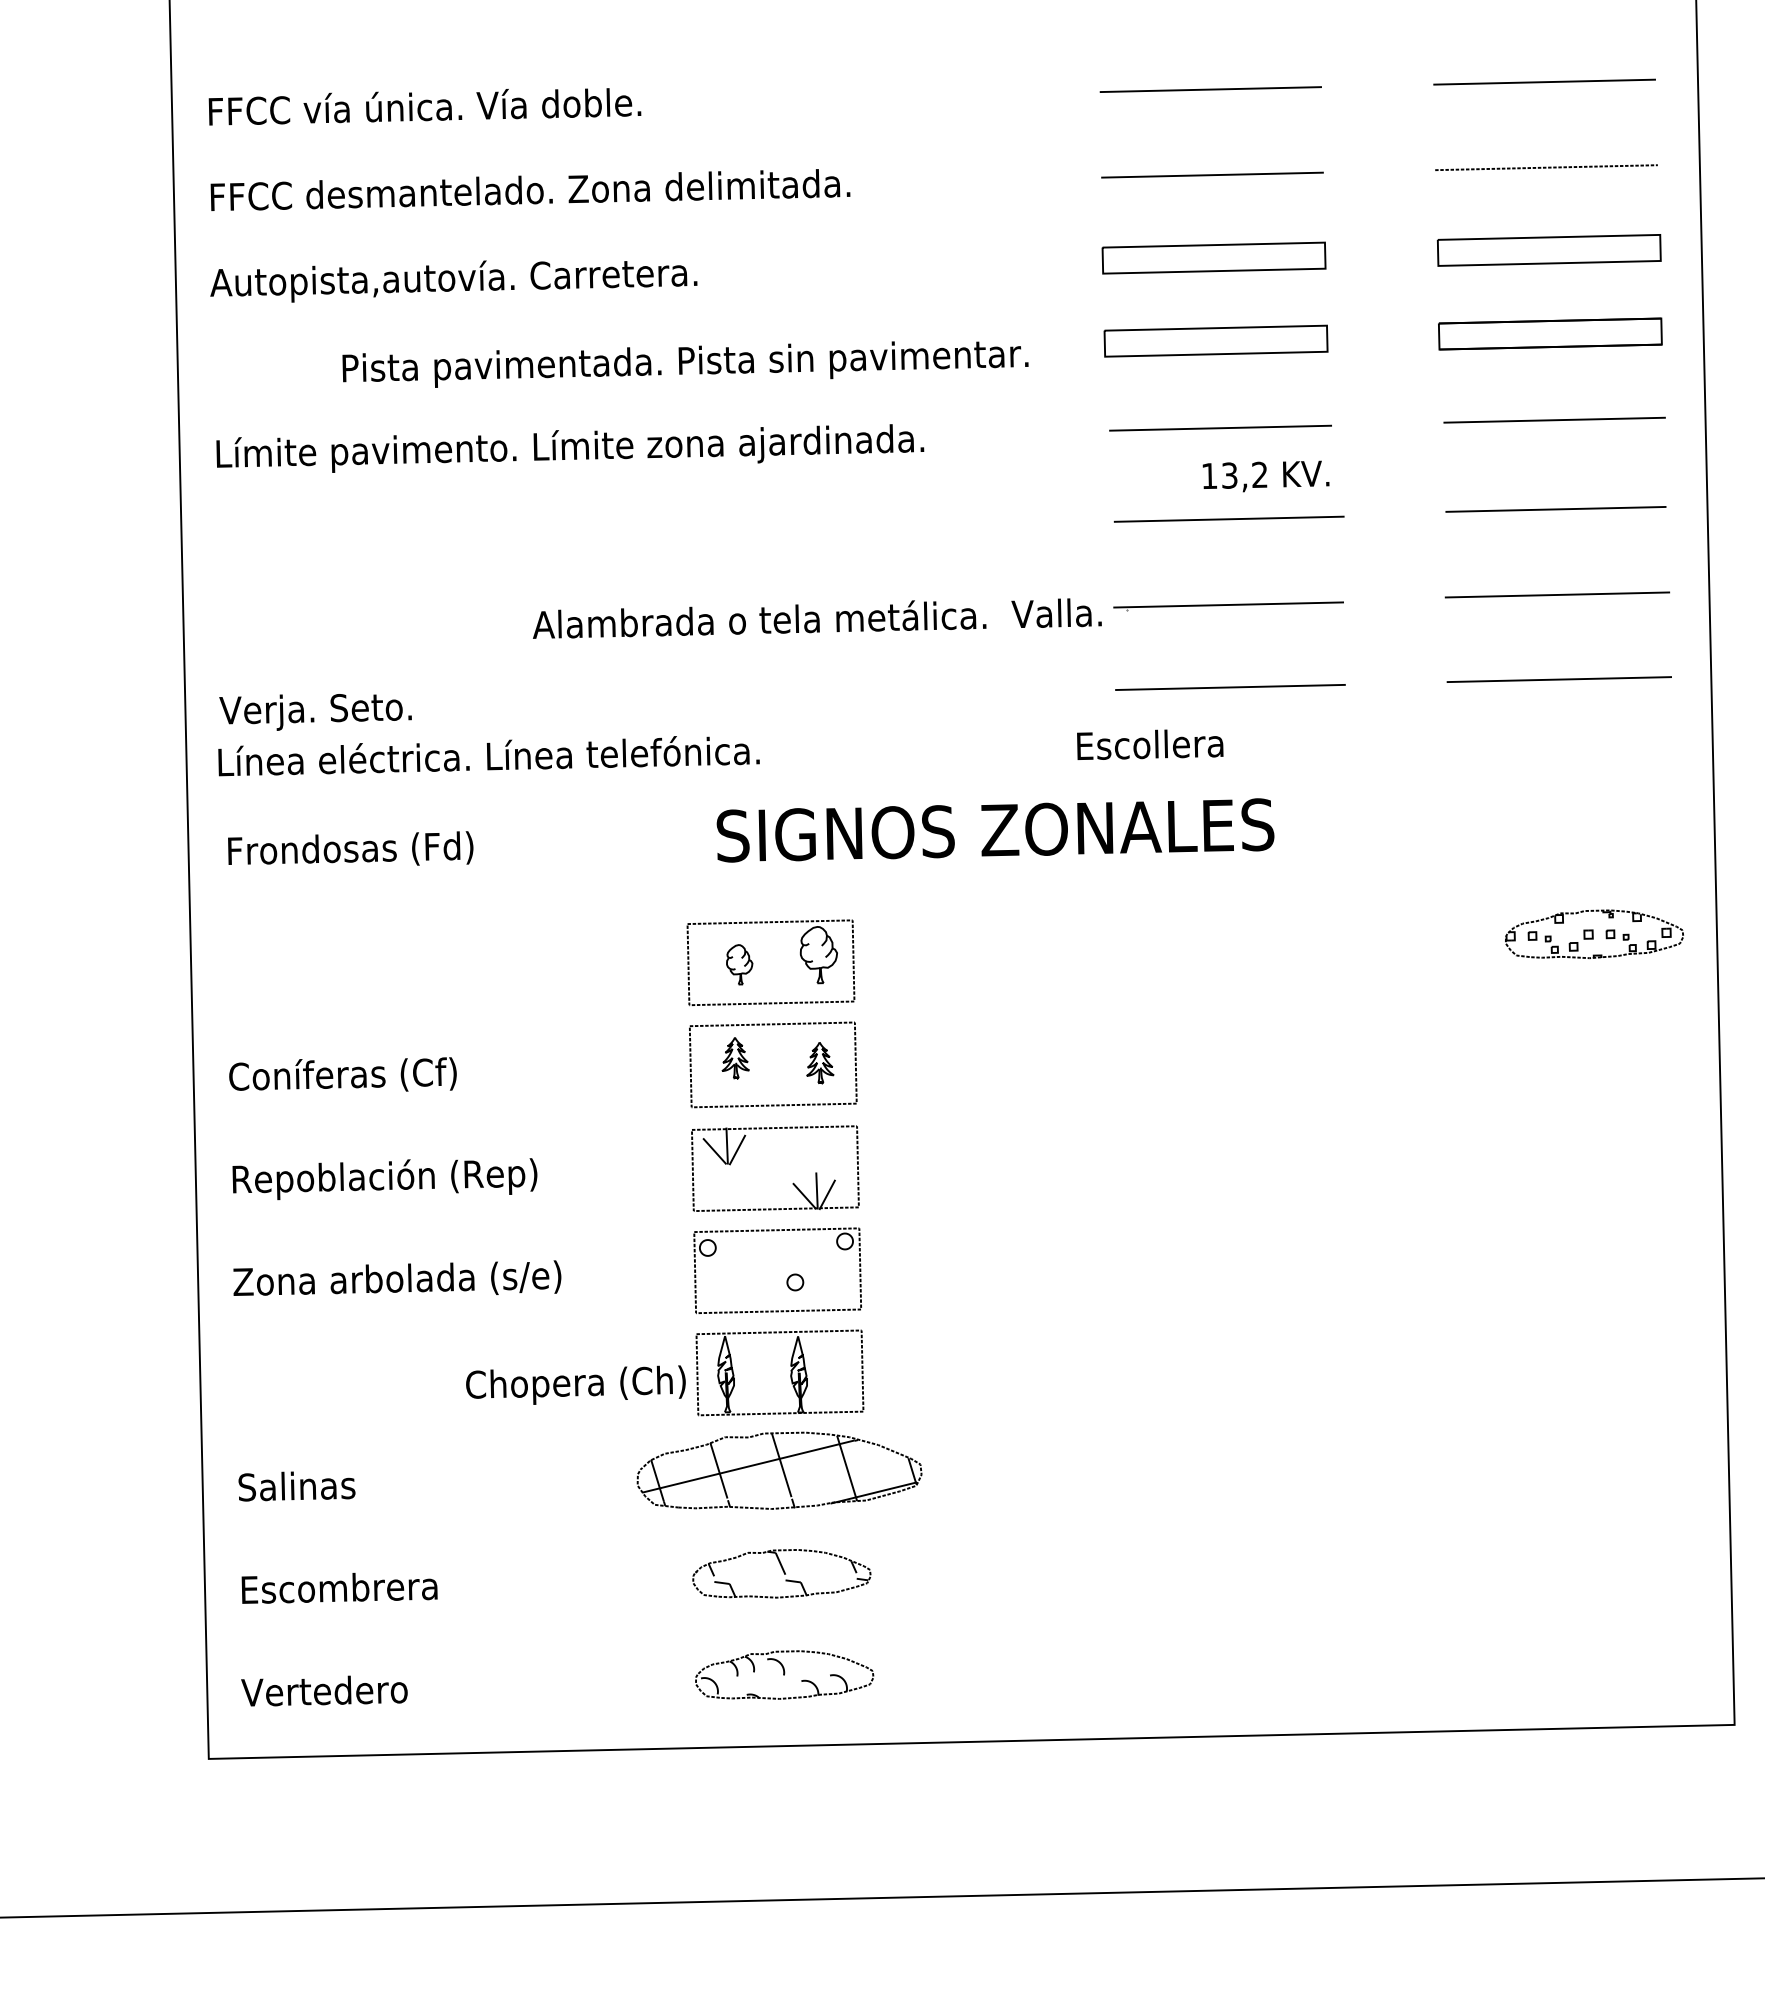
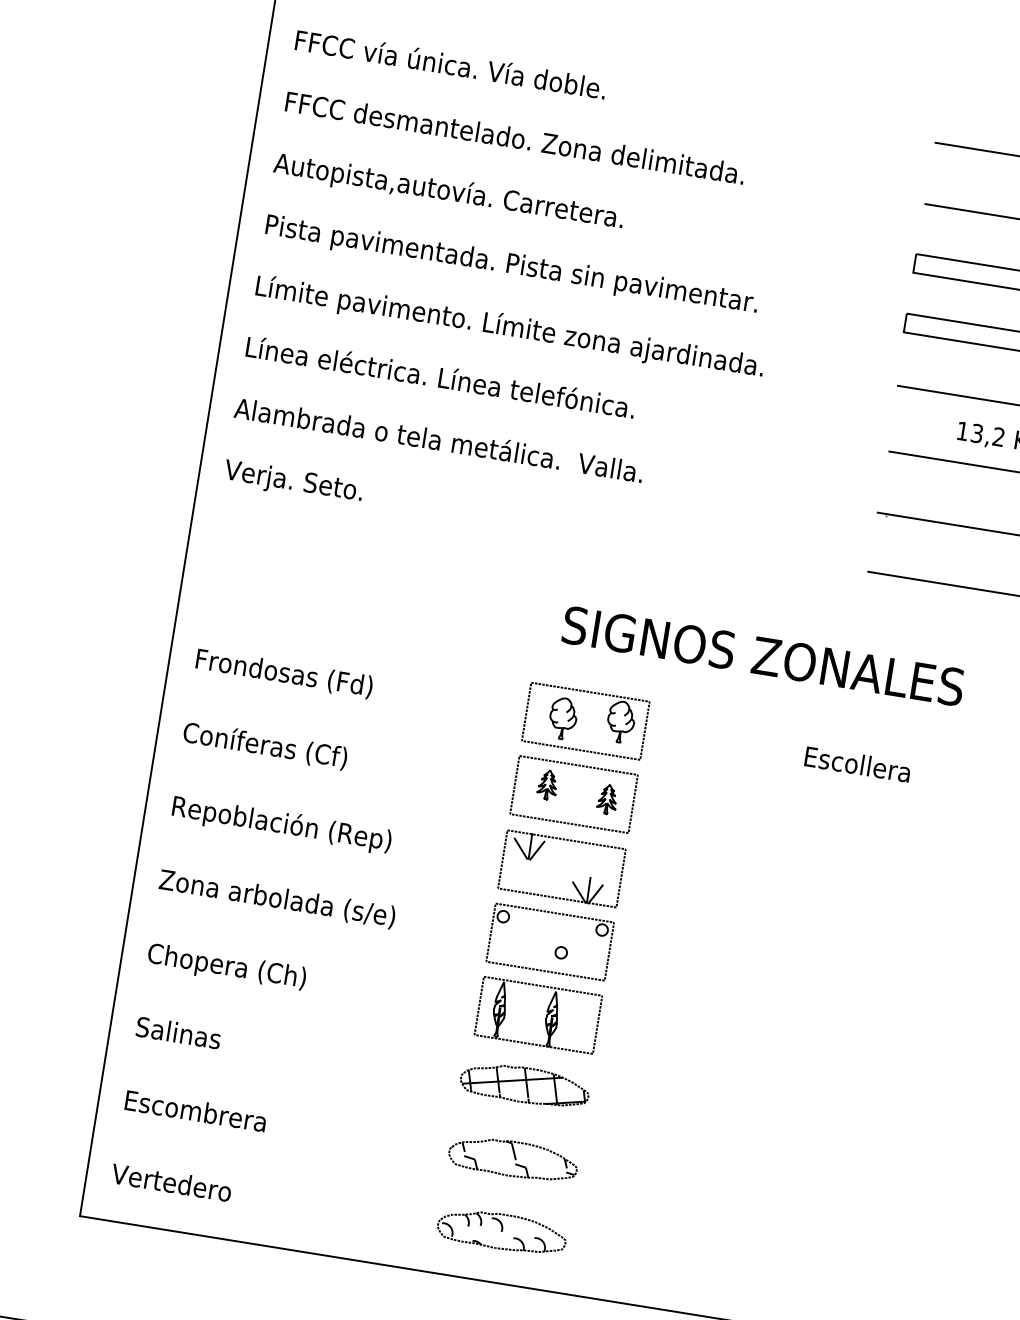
text: (685, 364) -> (511, 266), moved
text: (817, 618) -> (439, 440), moved
text: (1150, 744) -> (857, 764), moved
text: (488, 756) -> (440, 377), moved
text: (350, 848) -> (284, 672), moved
part: (739, 964) -> (563, 718), size x1.43
text: (575, 1384) -> (226, 966), moved
part: (778, 1470) -> (524, 1084), size x0.62

